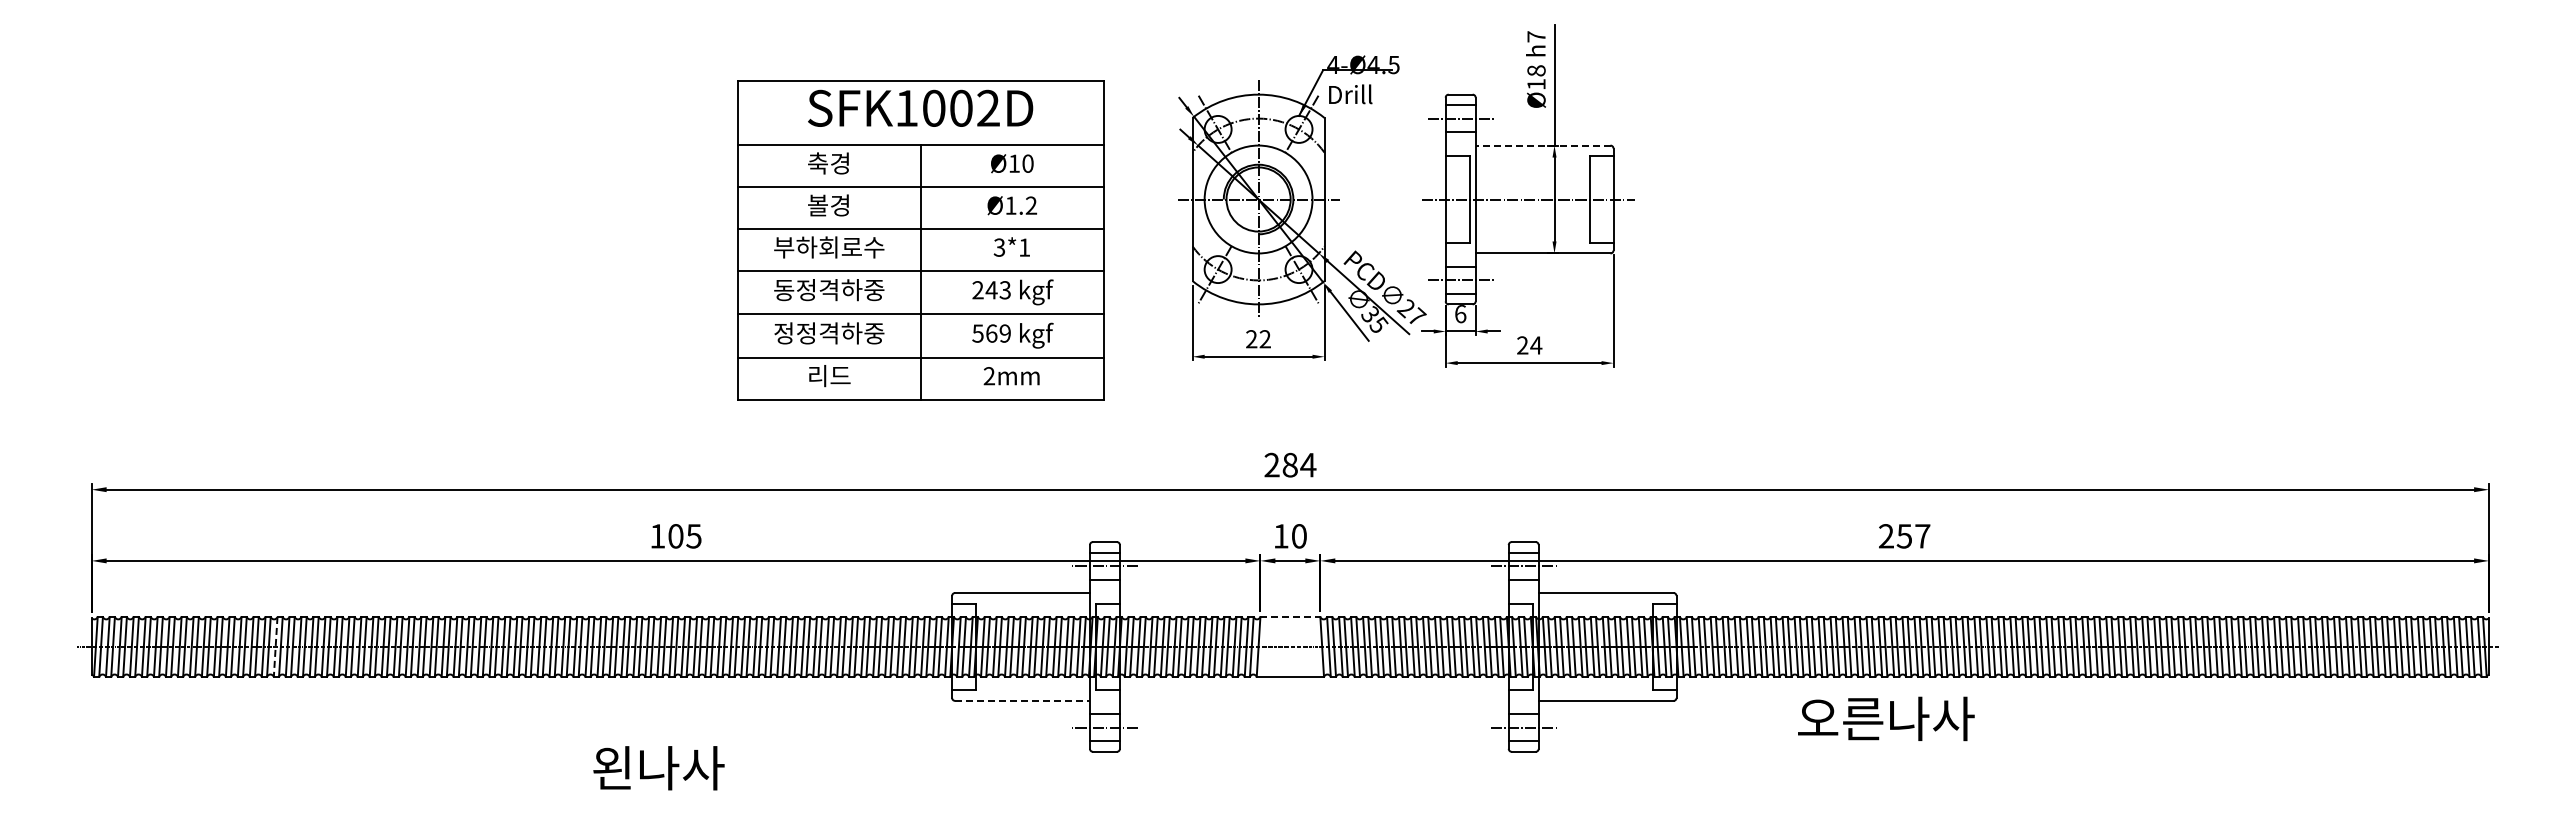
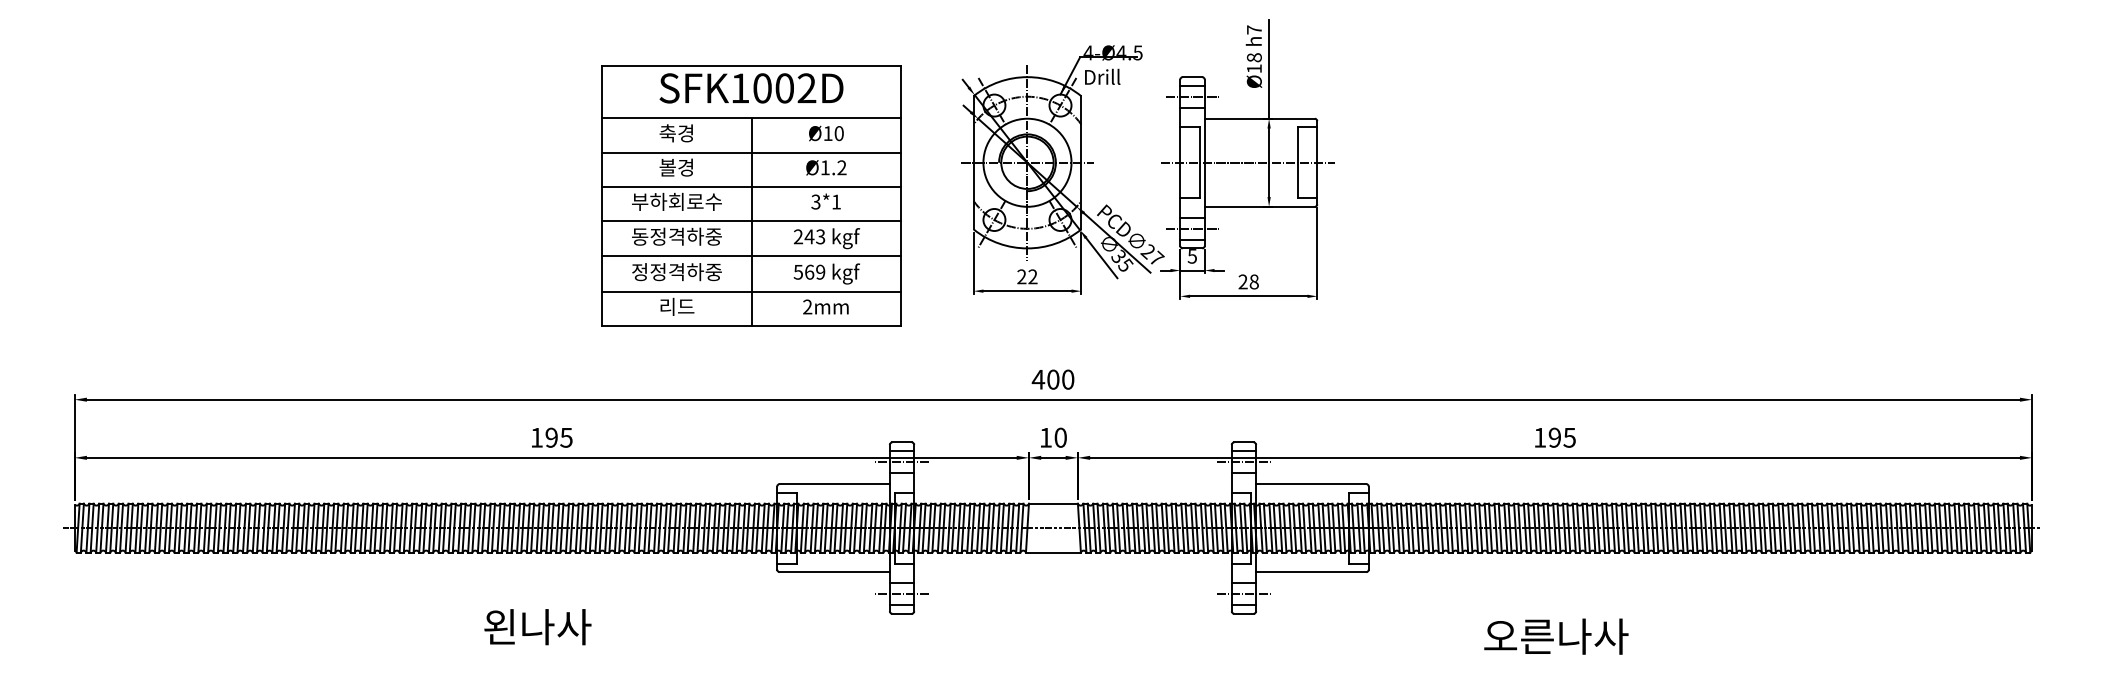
line: (1542, 145) -> (1259, 118), dashed -> solid
text: (1460, 314) -> (1192, 256), 6 -> 5
text: (1536, 345) -> (1254, 281), 24 -> 28
text: (1289, 464) -> (1052, 379), 284 -> 400
text: (675, 536) -> (551, 437), 105 -> 195
text: (1904, 536) -> (1554, 437), 257 -> 195
line: (1290, 617) -> (1053, 504), dashed -> solid
line: (275, 647) -> (224, 528), dashed -> solid
line: (1023, 700) -> (835, 571), dashed -> solid
text: (1886, 718) -> (1556, 636), moved

